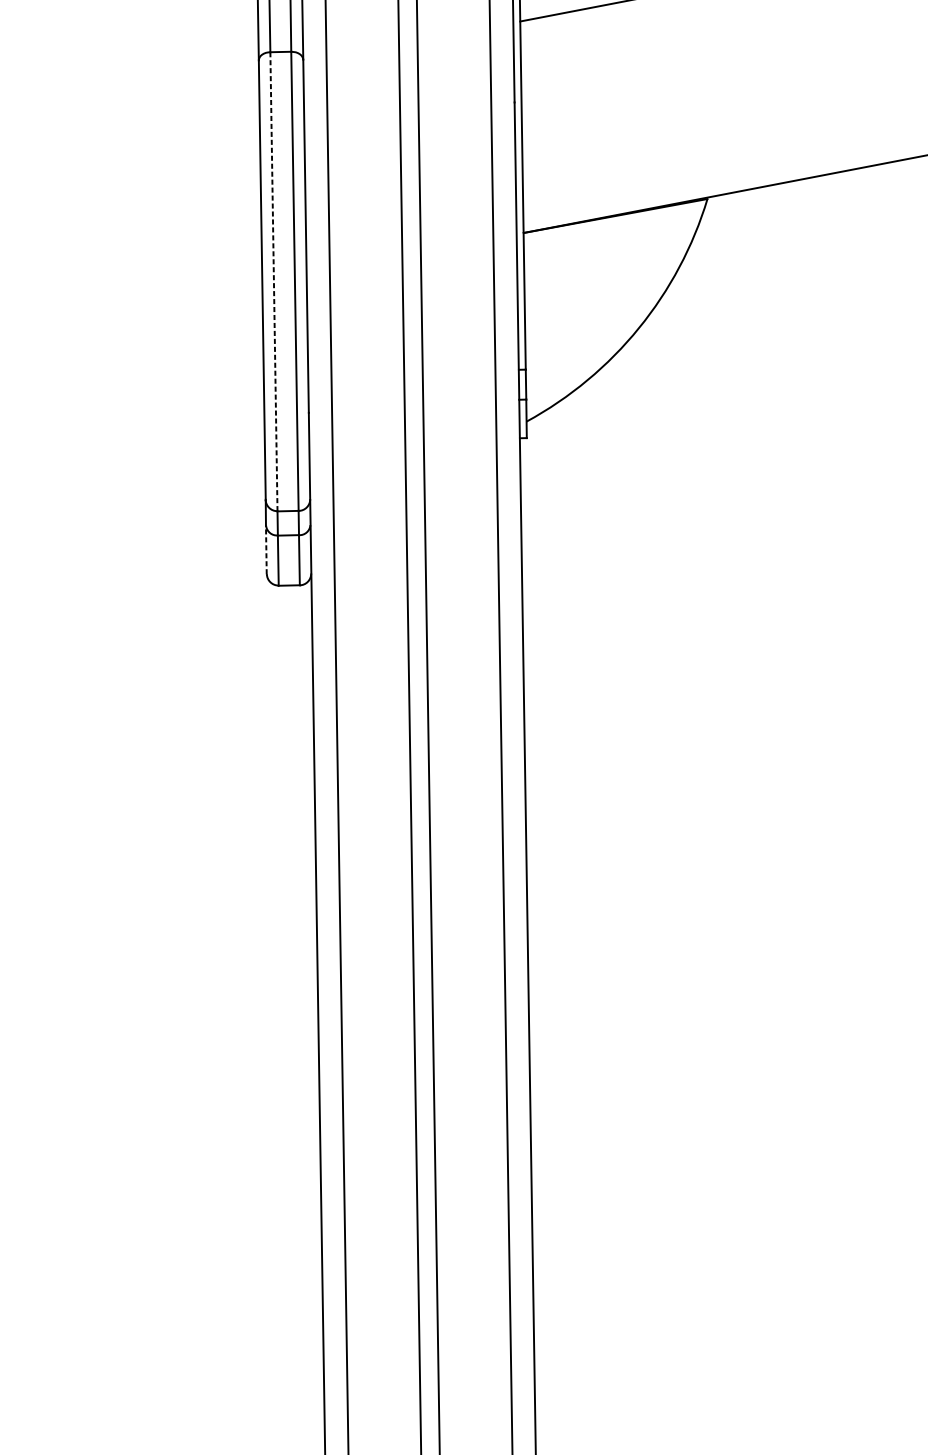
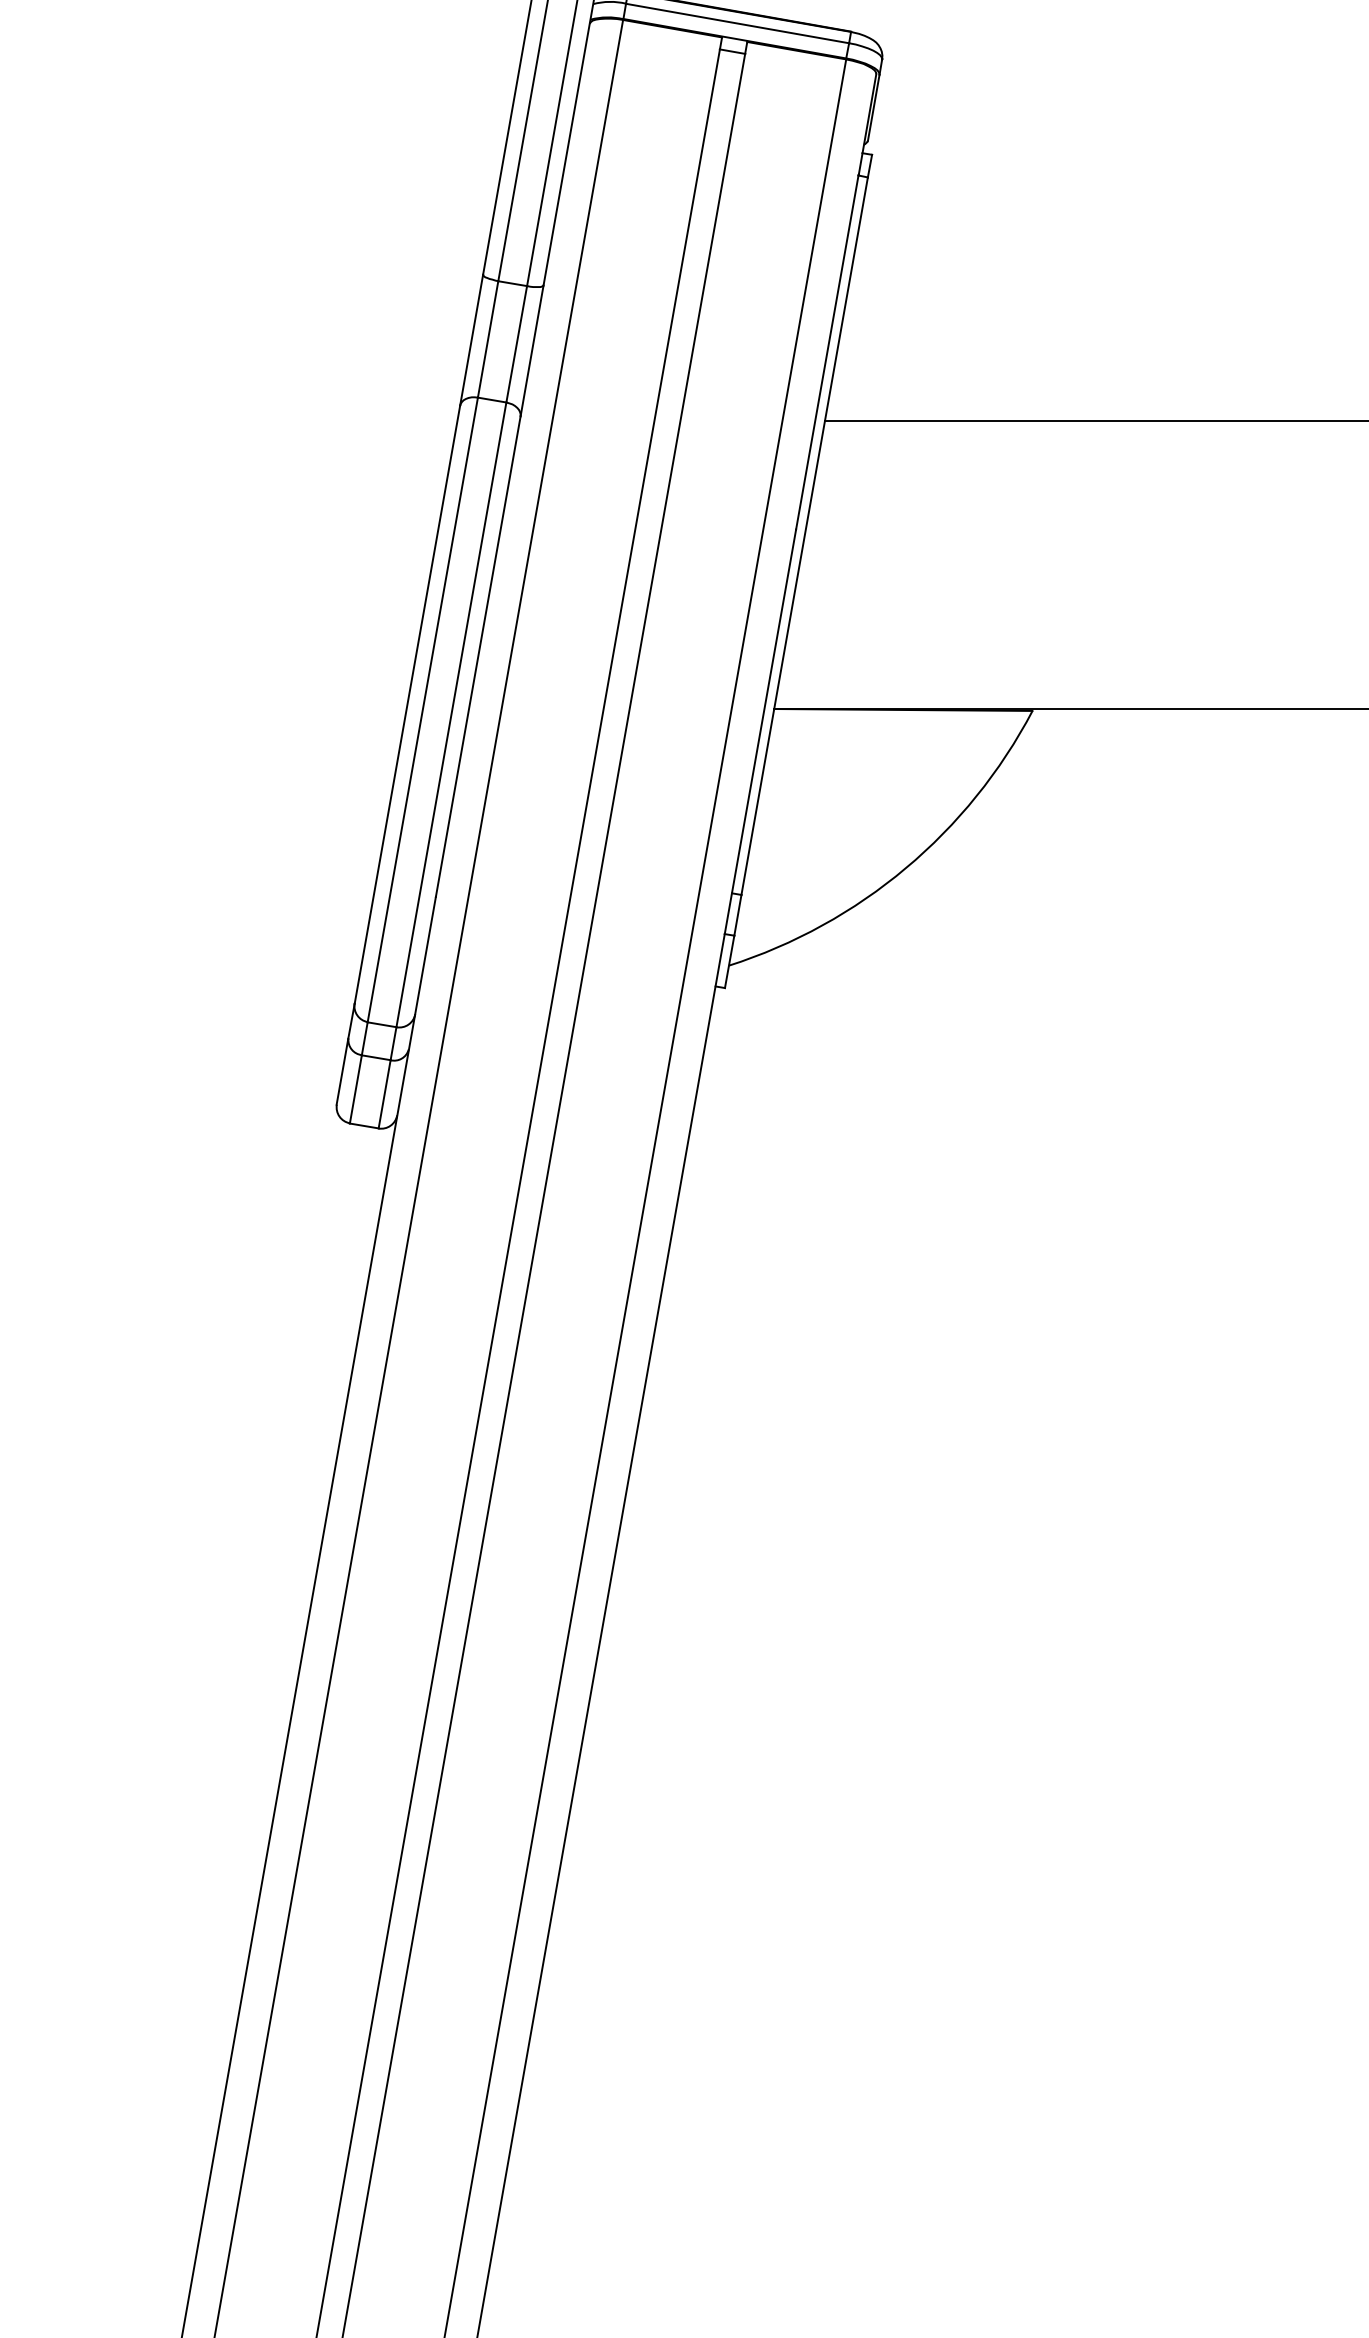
line: (273, 282) -> (422, 710), dashed -> solid
line: (266, 549) -> (342, 1071), dashed -> solid

